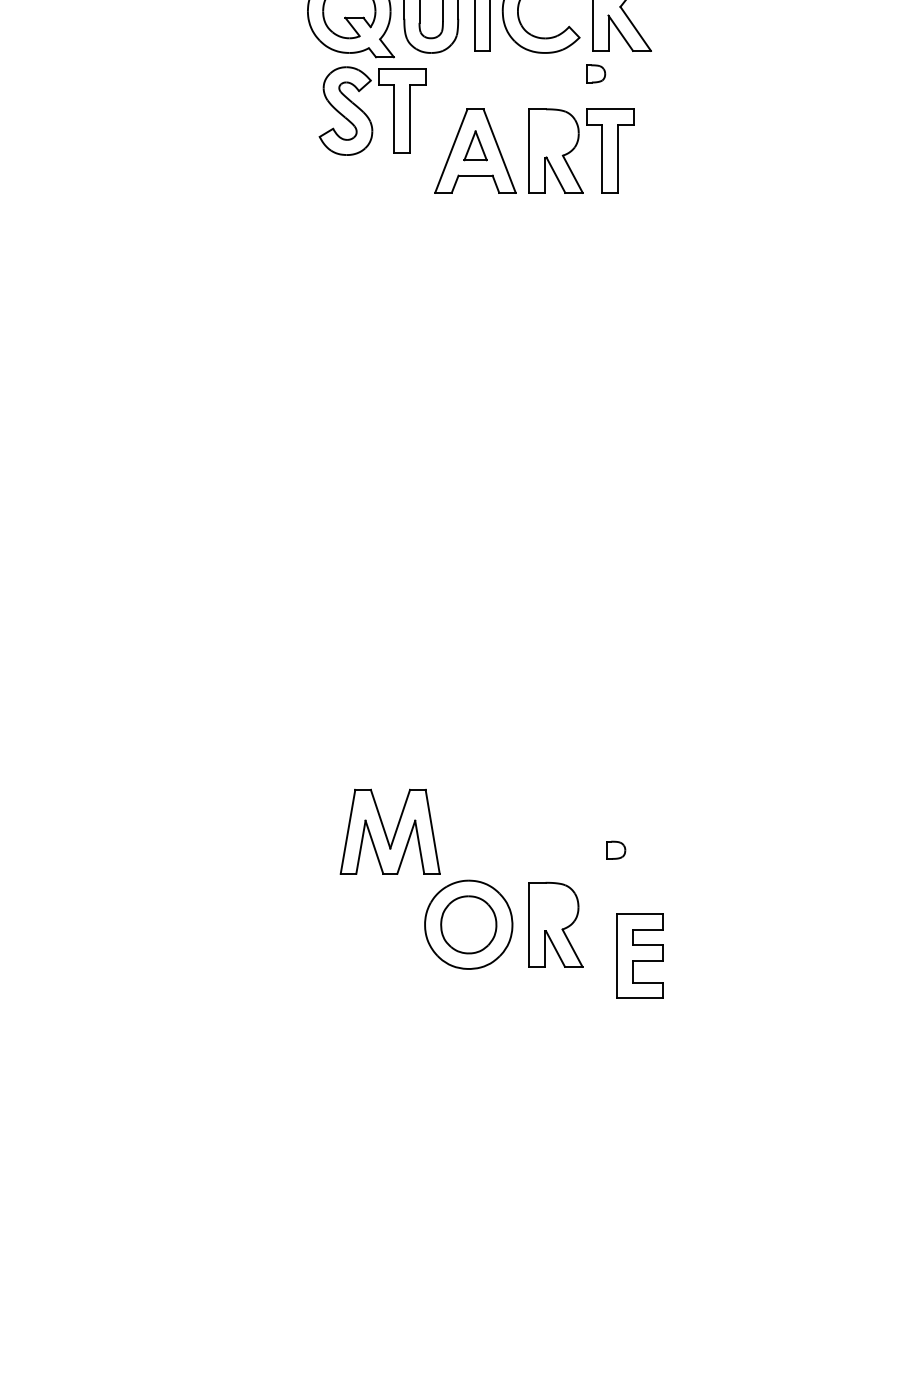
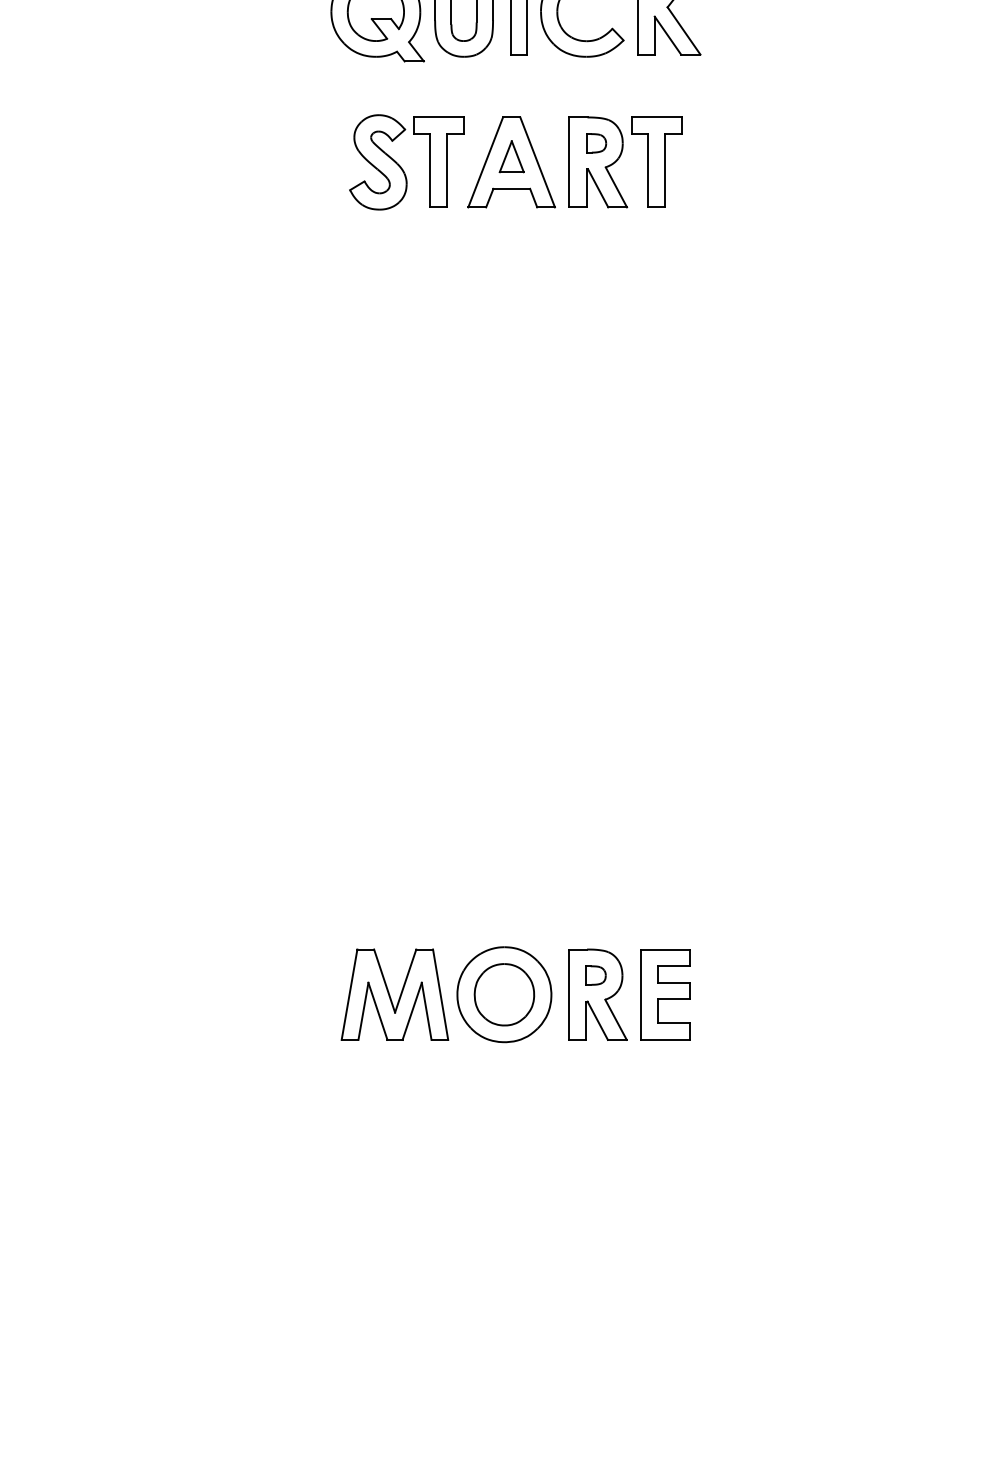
part: (596, 74) -> (596, 143), moved
part: (367, 114) -> (401, 166), moved
part: (389, 831) -> (394, 994), moved
part: (615, 850) -> (595, 975), moved
part: (639, 956) -> (665, 994), moved

